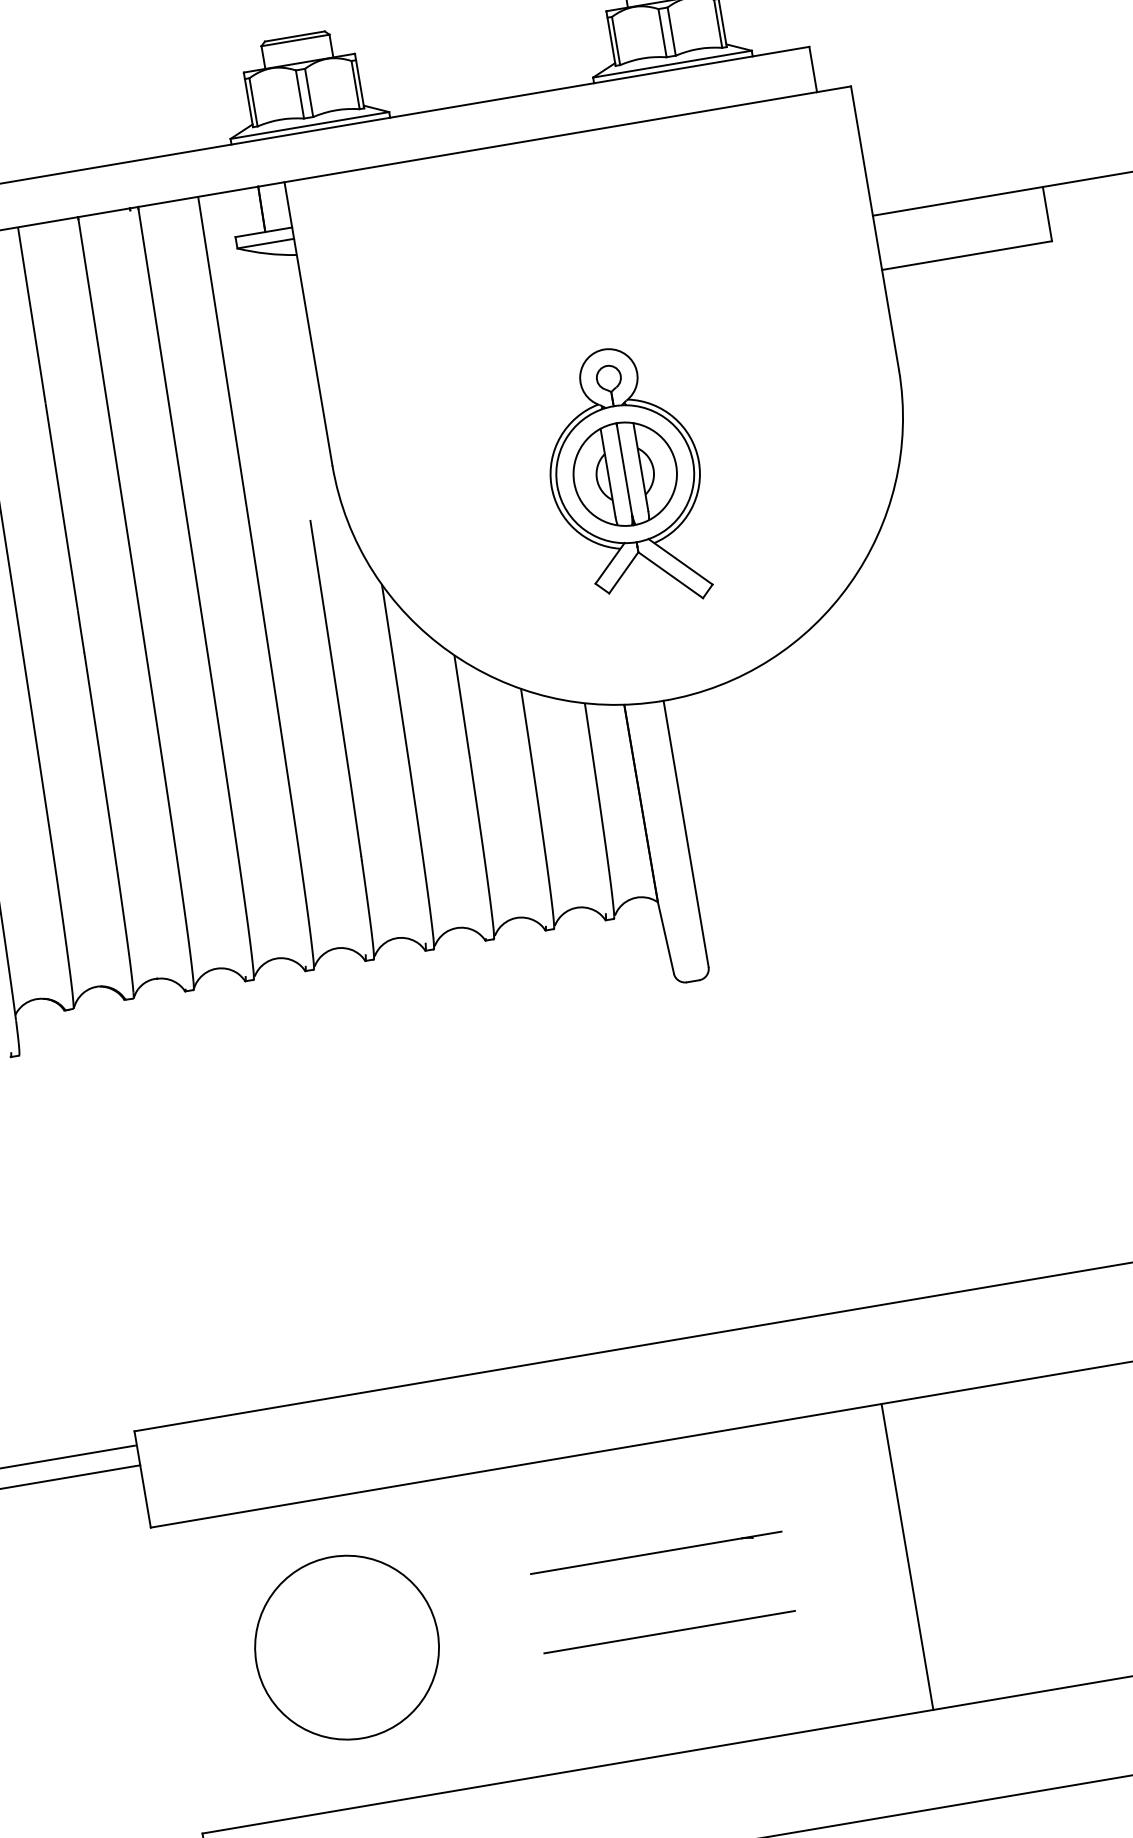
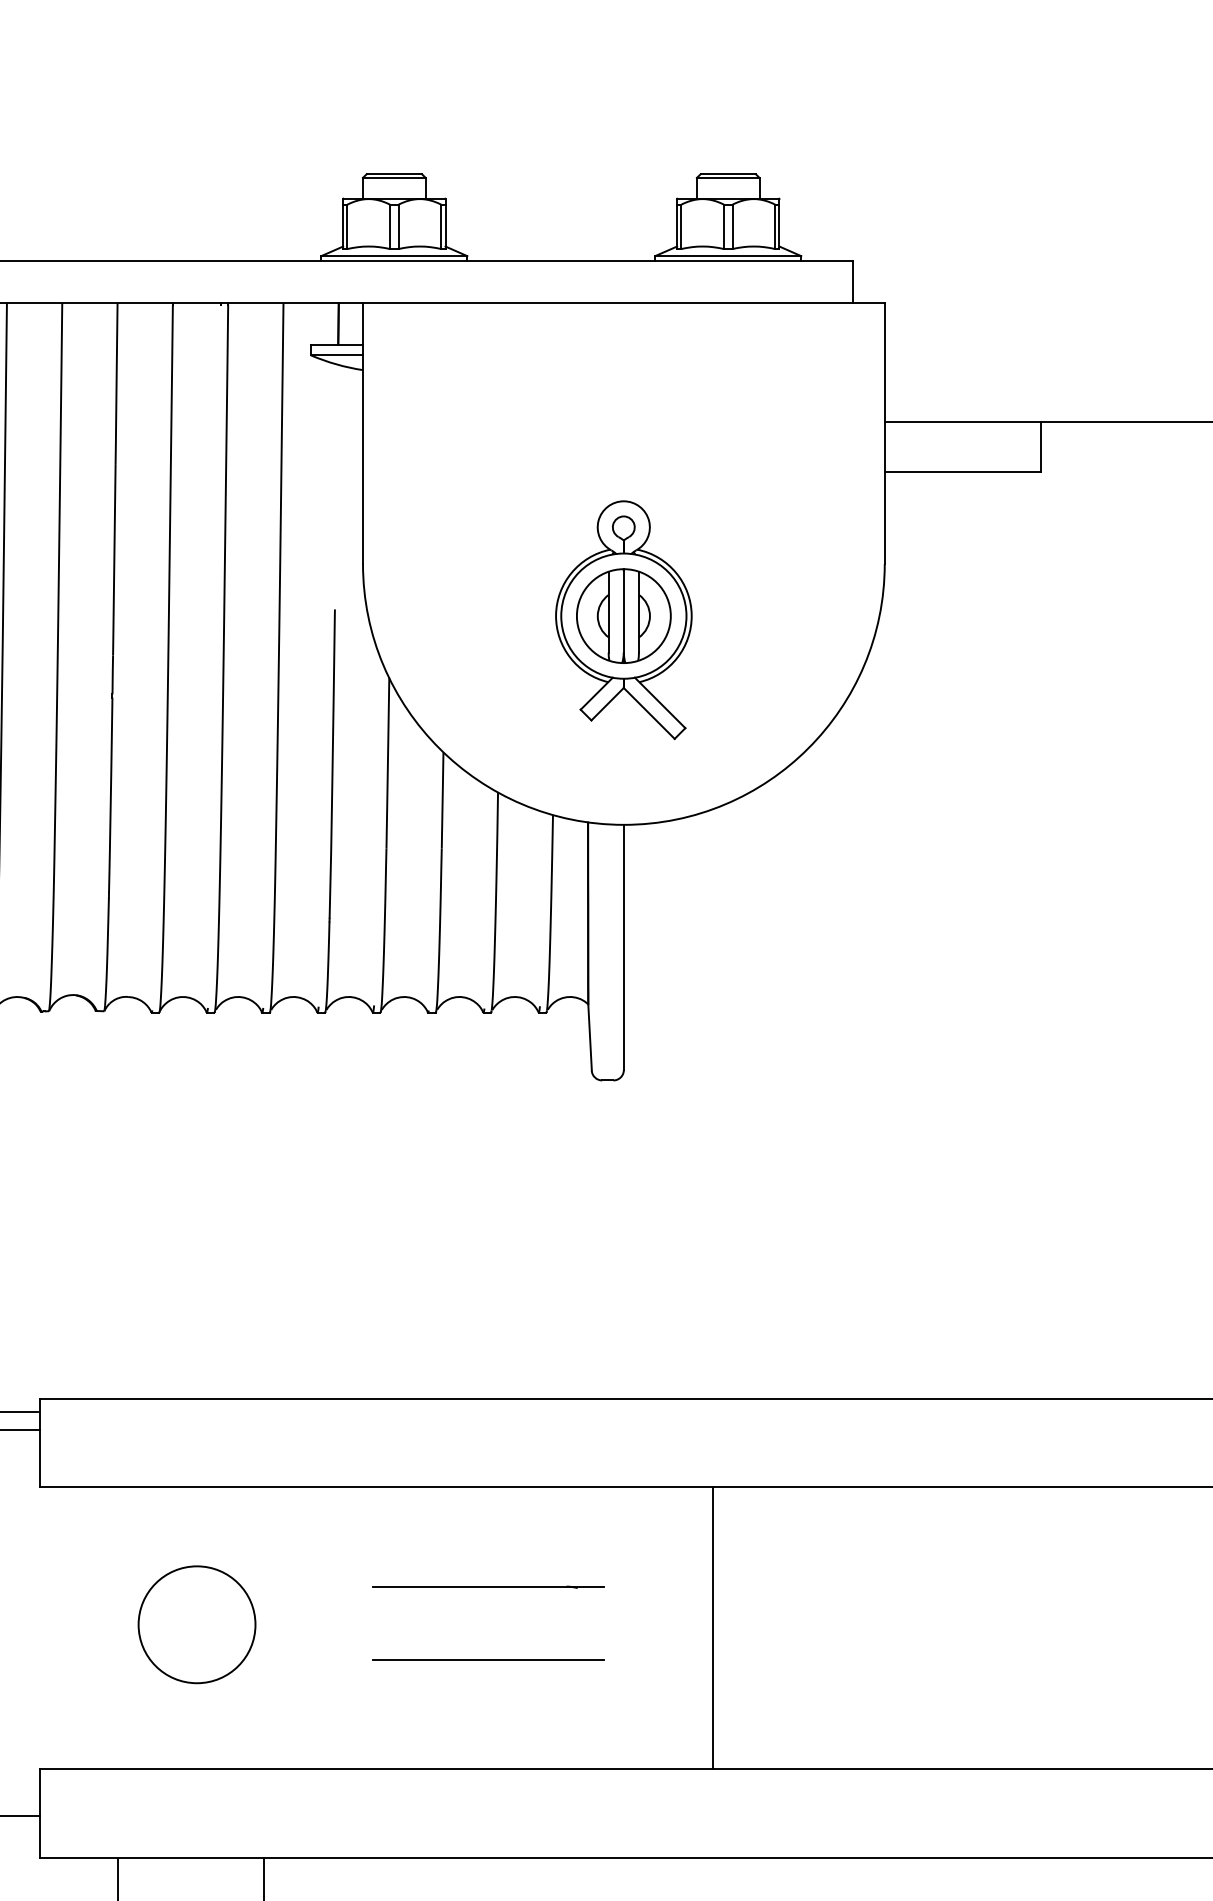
part: (346, 1647) -> (196, 1624), size x0.7

